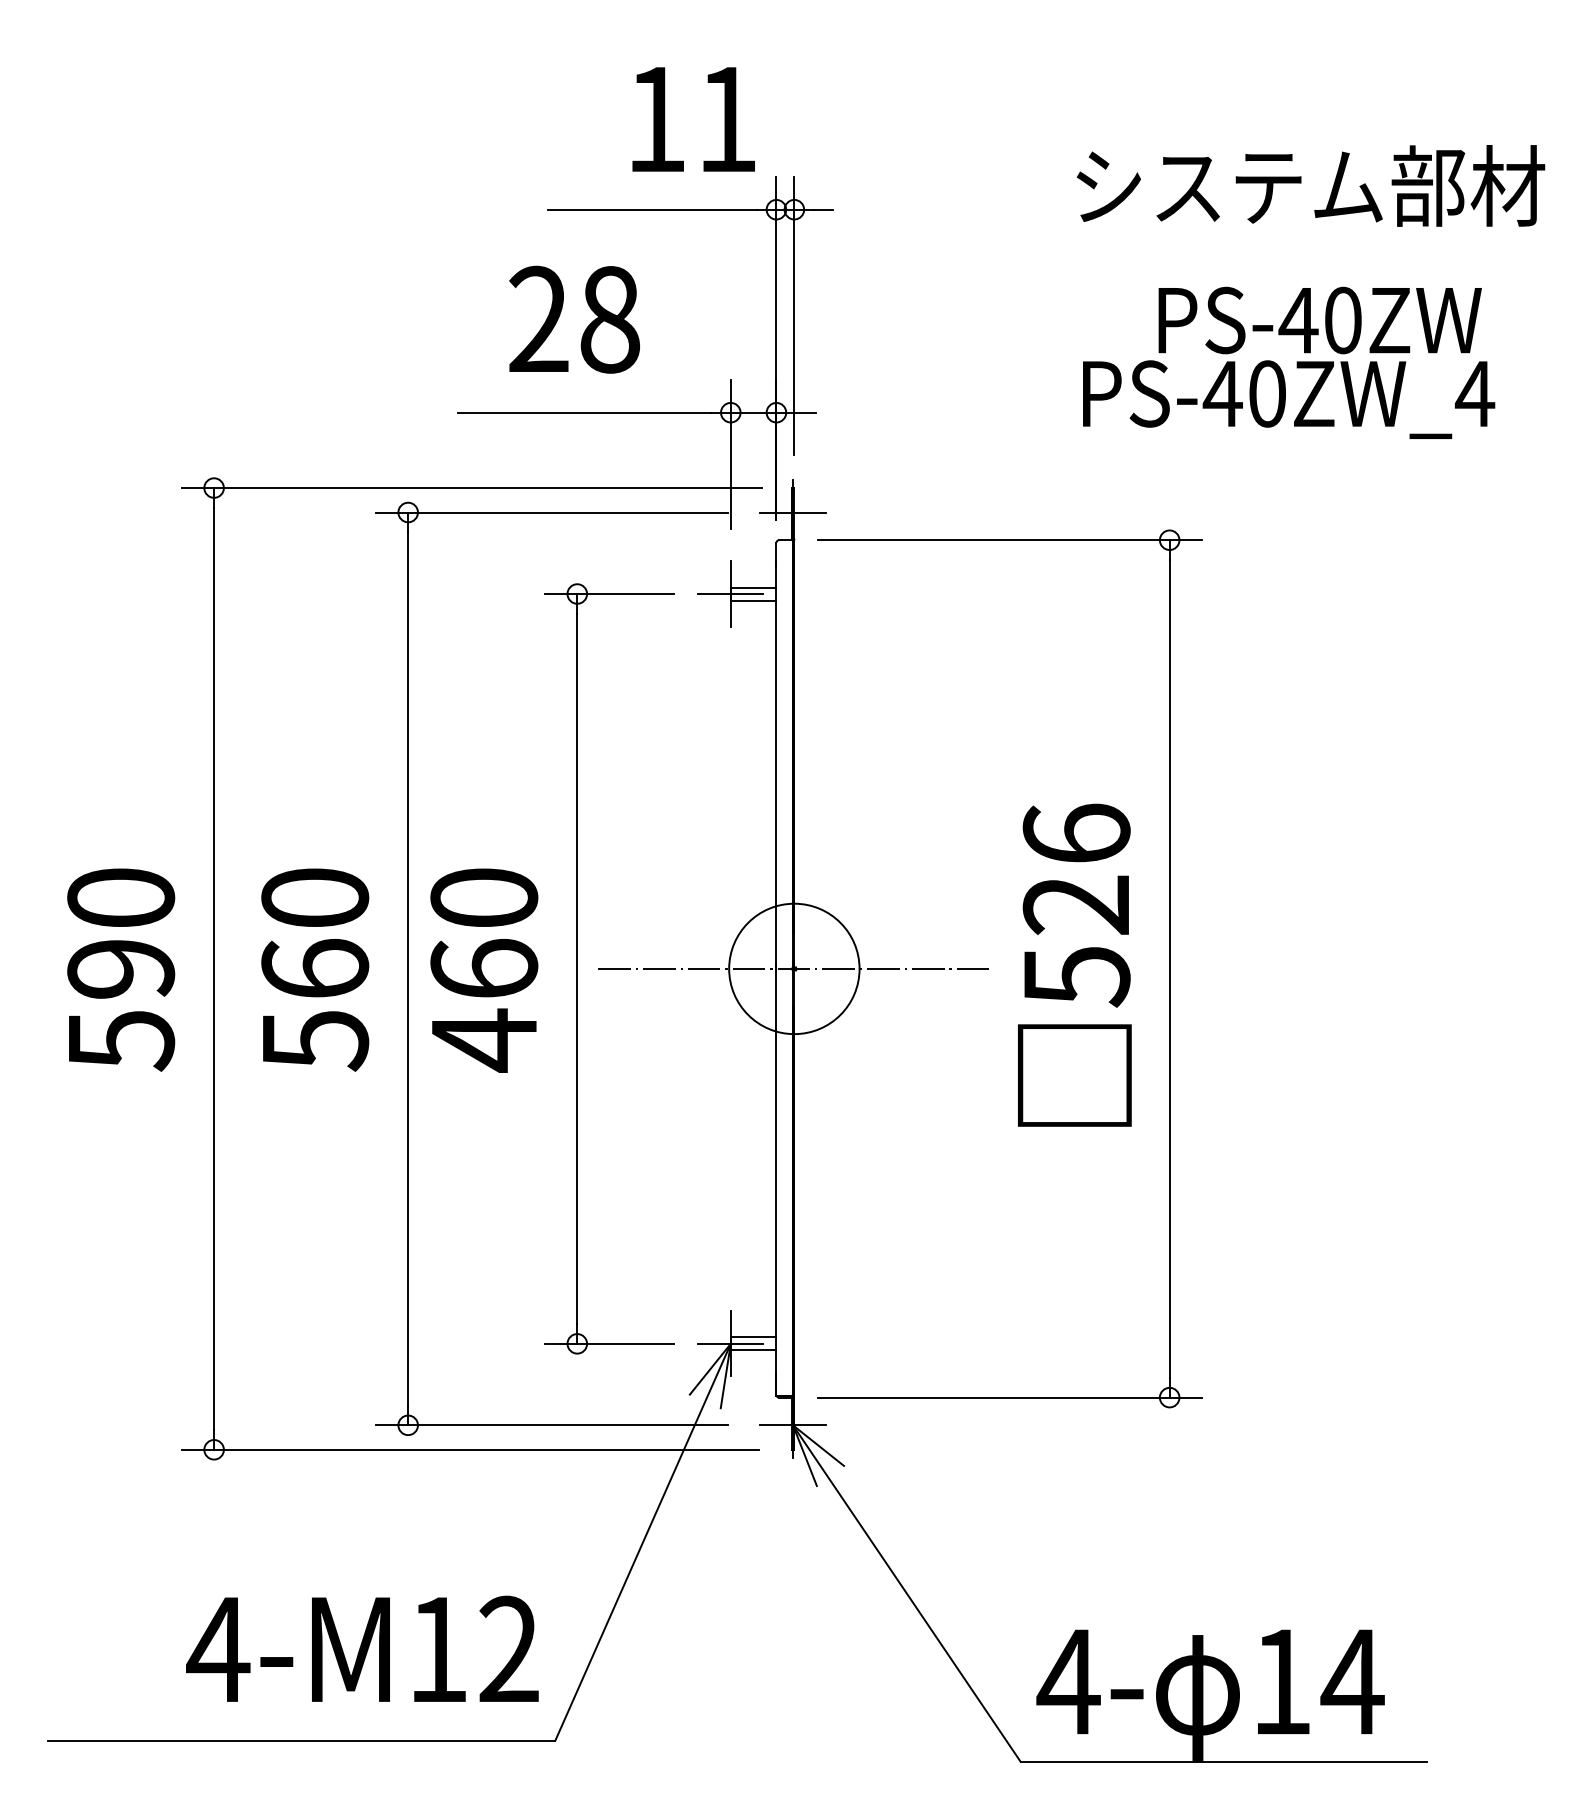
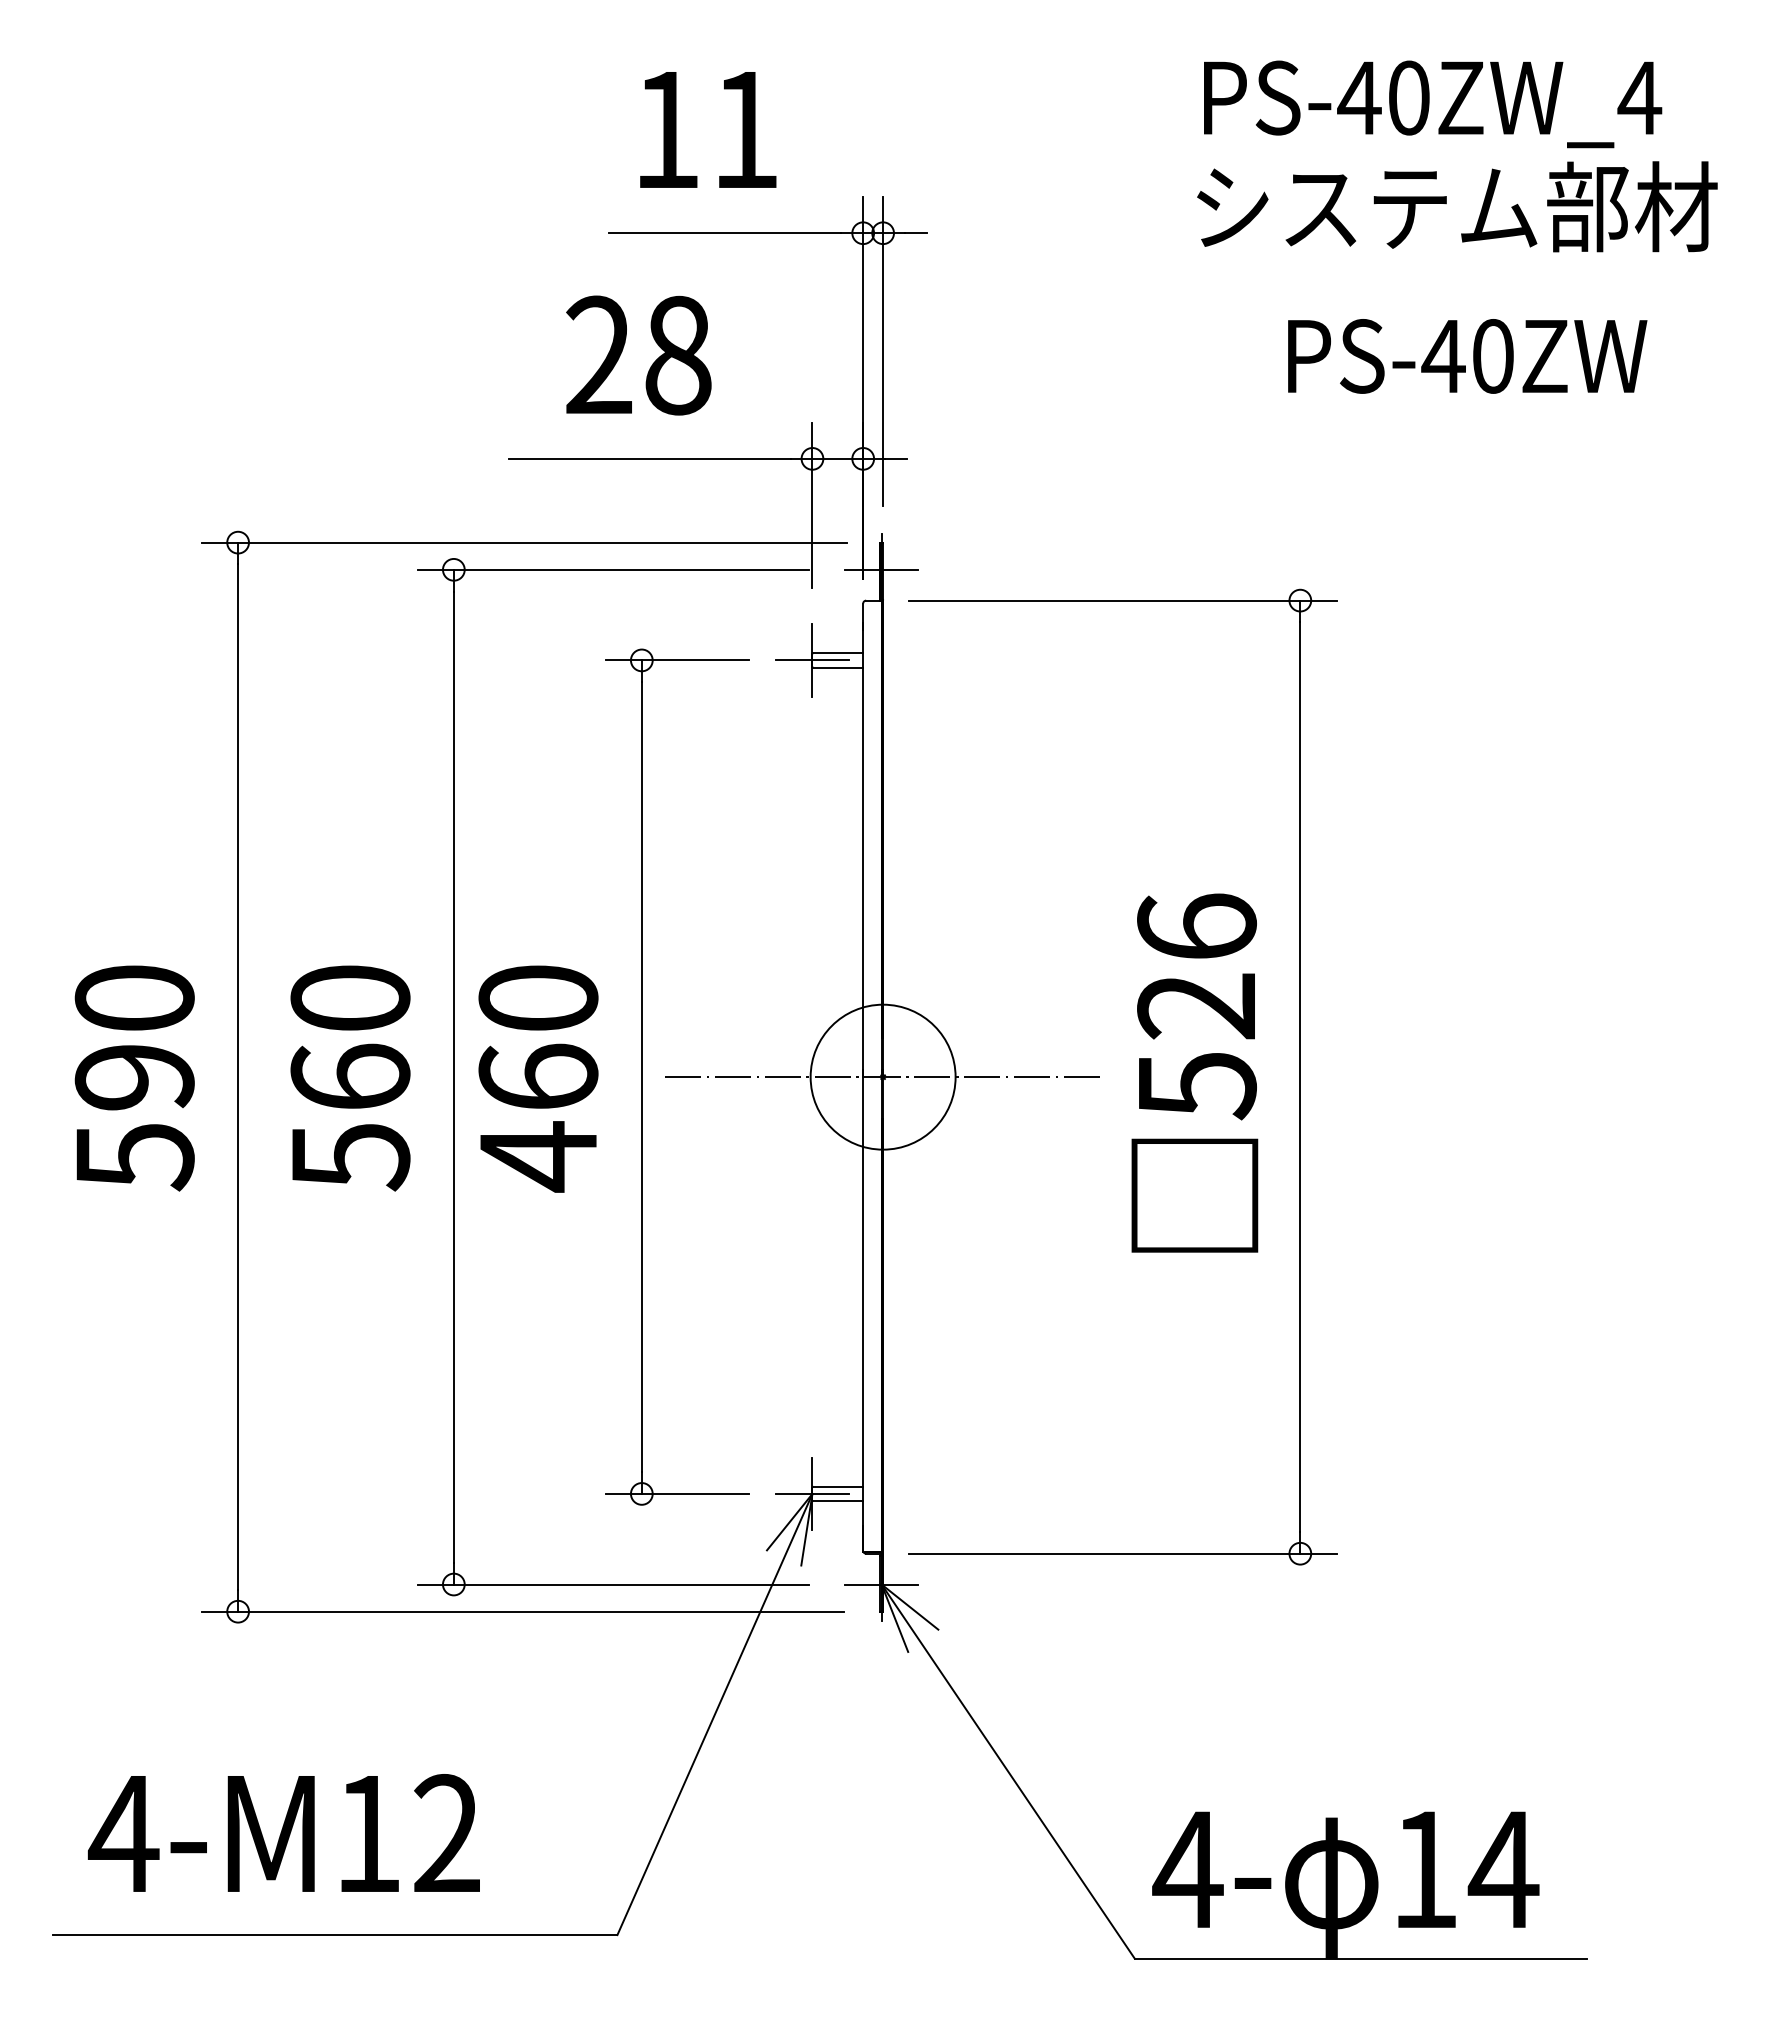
text: (693, 119) -> (708, 129), moved
text: (1289, 399) -> (1433, 104), moved
text: (361, 1648) -> (283, 1832), moved

